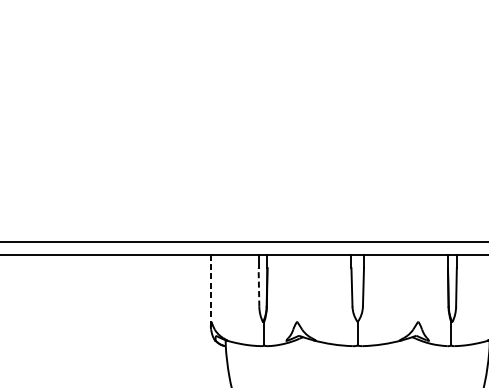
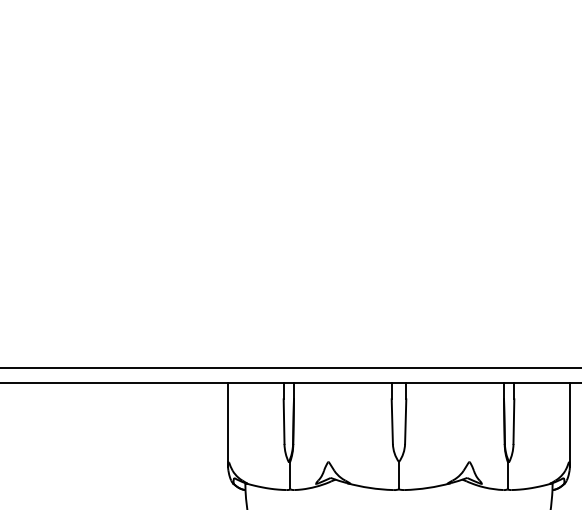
line: (259, 287) -> (284, 421), dashed -> solid
line: (211, 290) -> (228, 425), dashed -> solid

